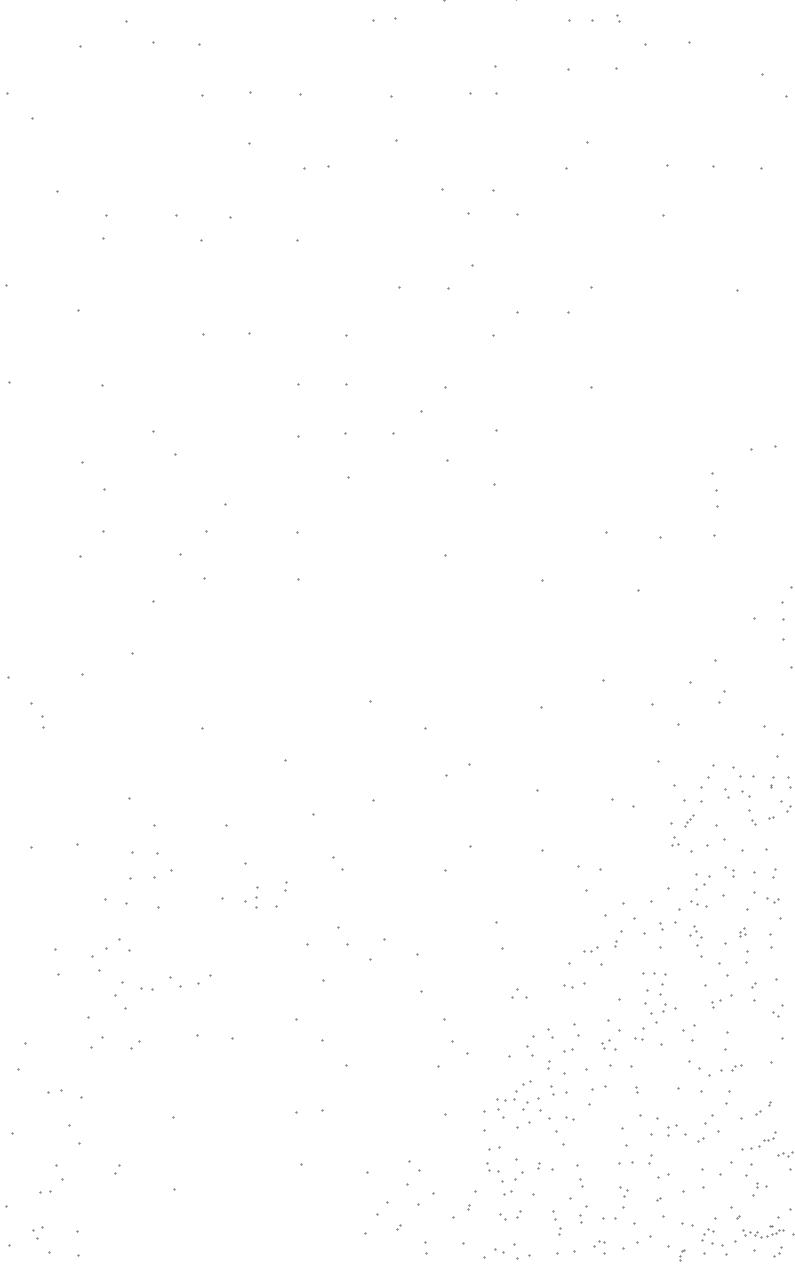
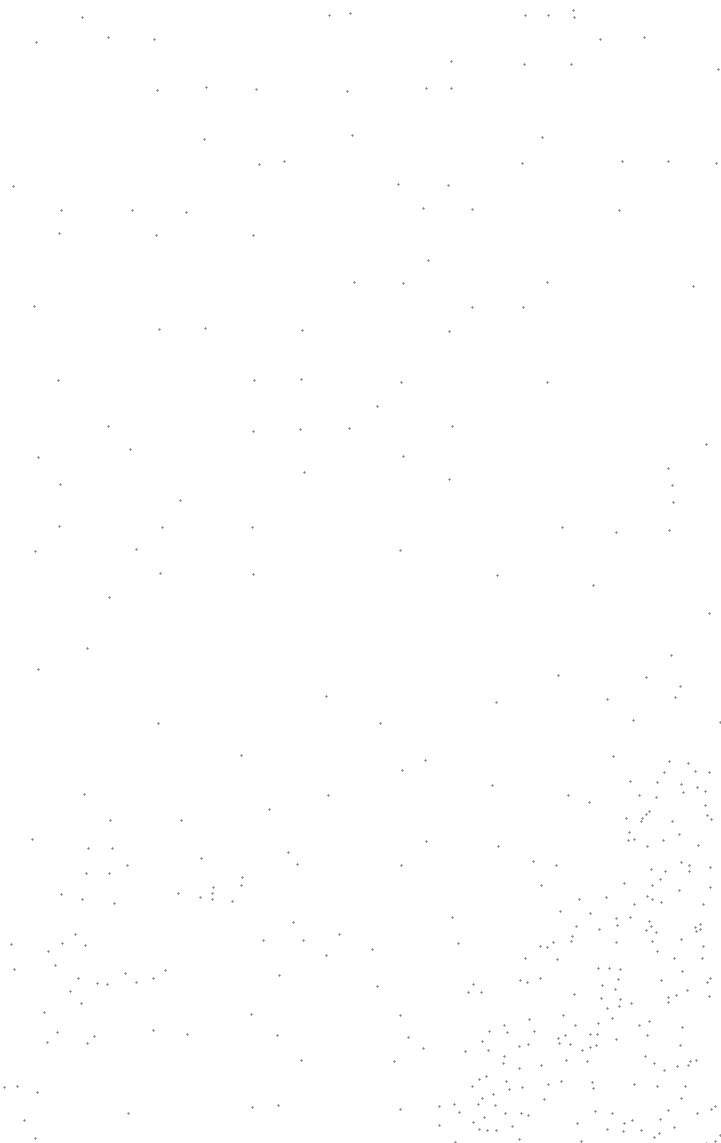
part: (257, 897) -> (213, 892), size x0.62
part: (634, 1052) -> (590, 1047), added
part: (505, 1099) -> (488, 1129), moved

